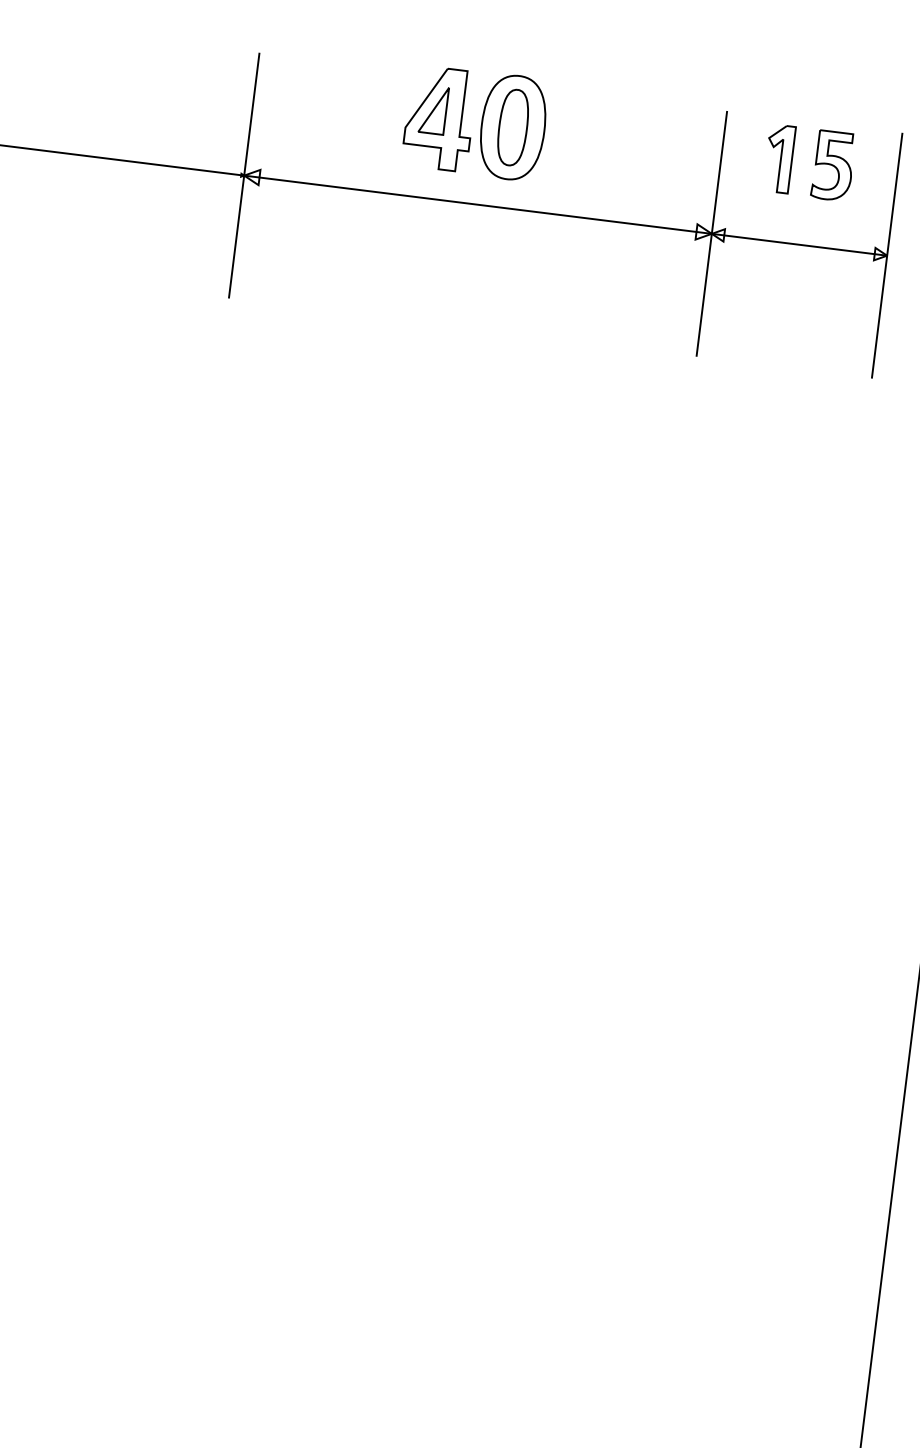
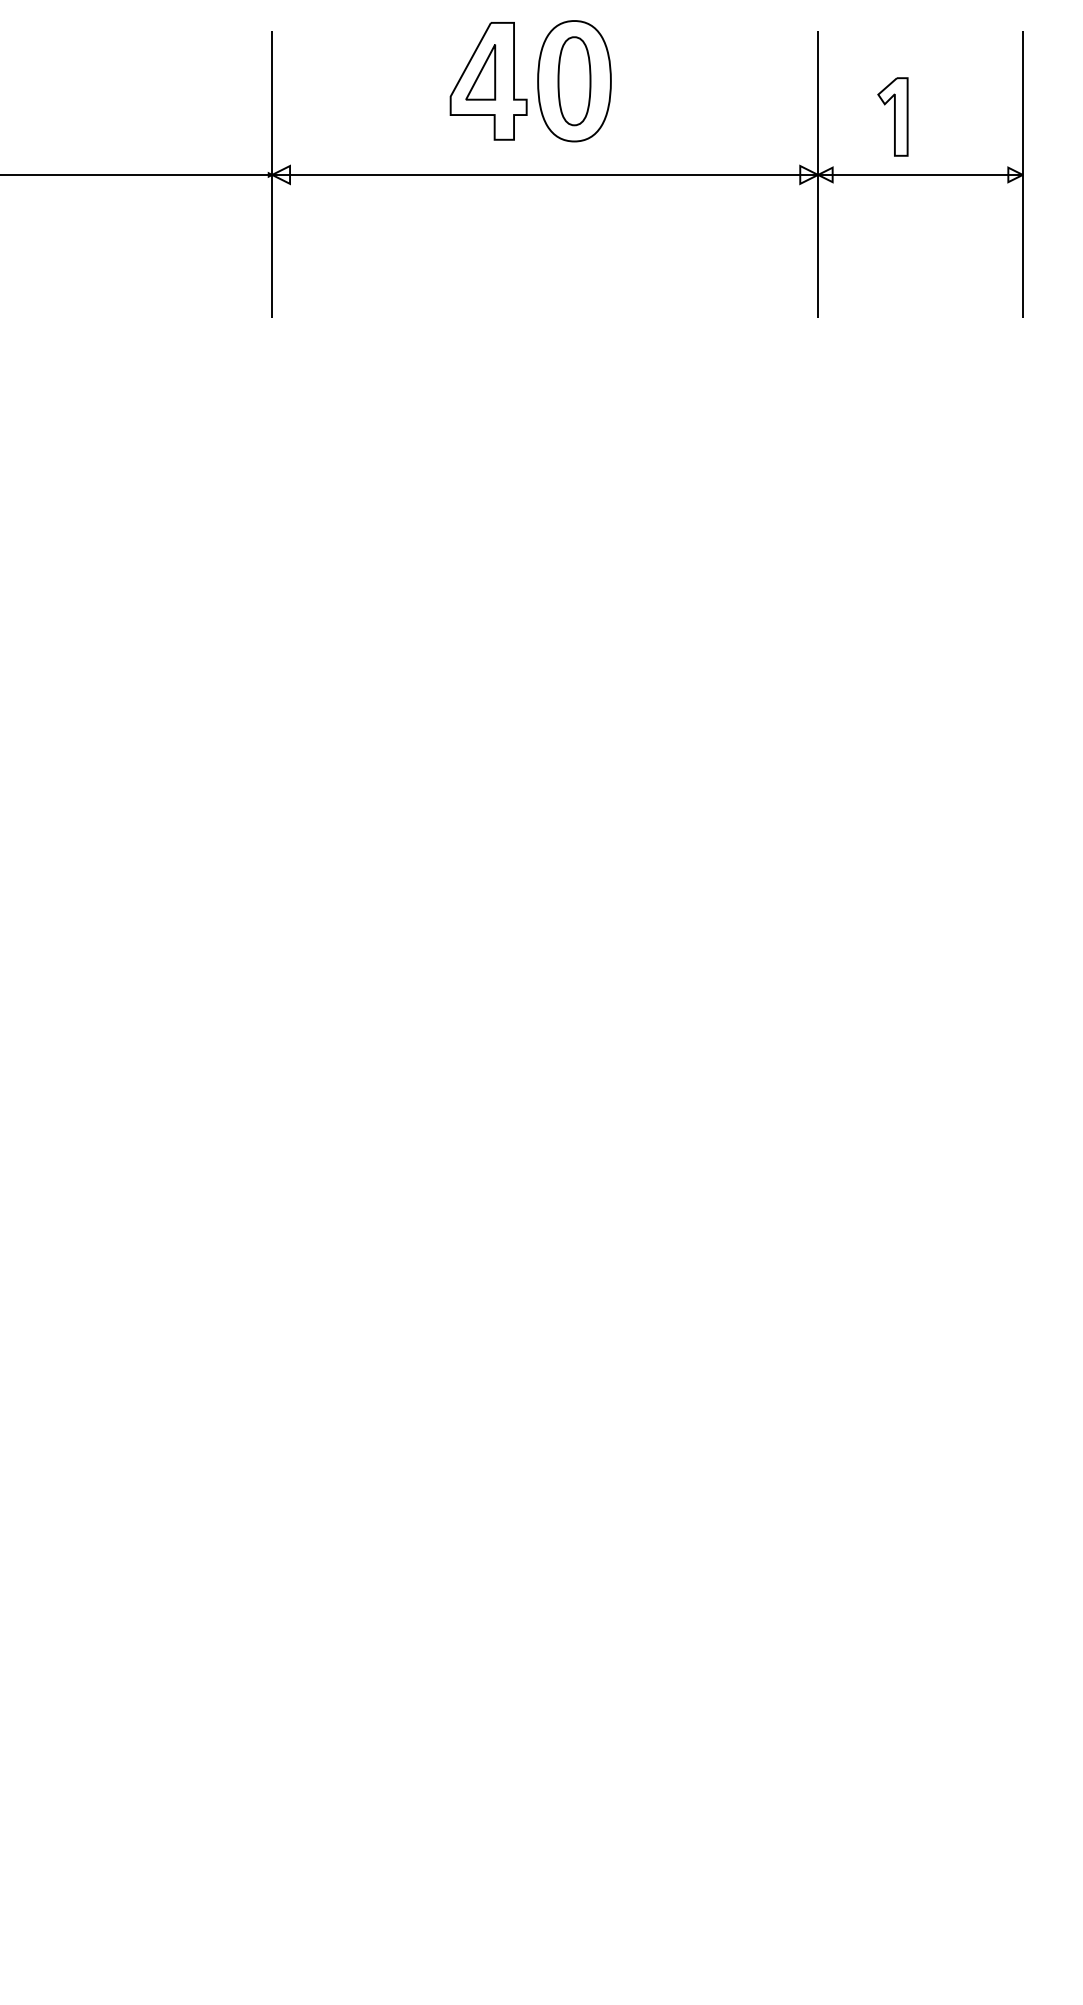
part: (778, 158) -> (892, 116), moved
part: (832, 165) -> (947, 79), removed

